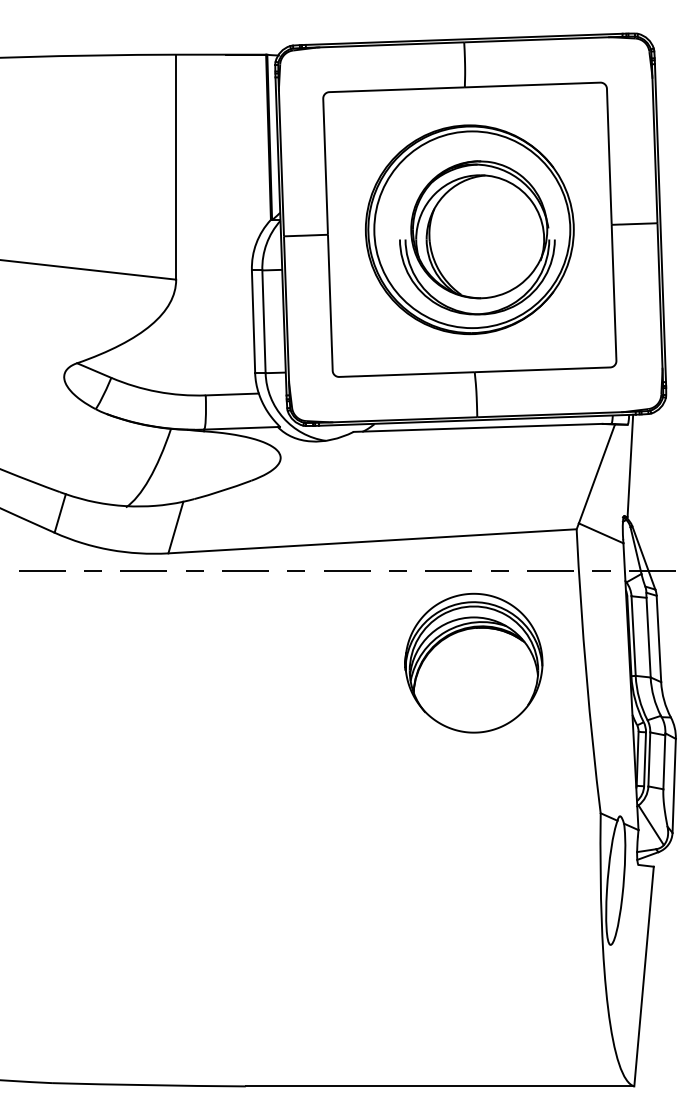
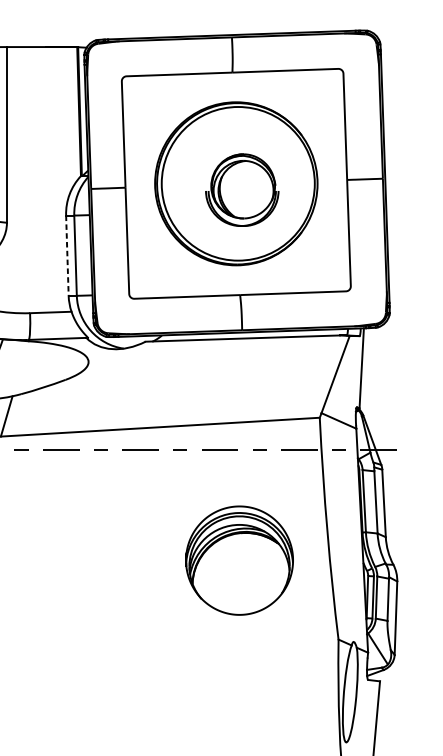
part: (477, 237) -> (242, 189), size x0.6
line: (253, 322) -> (67, 256), solid -> dashed
part: (473, 662) -> (239, 560), moved

